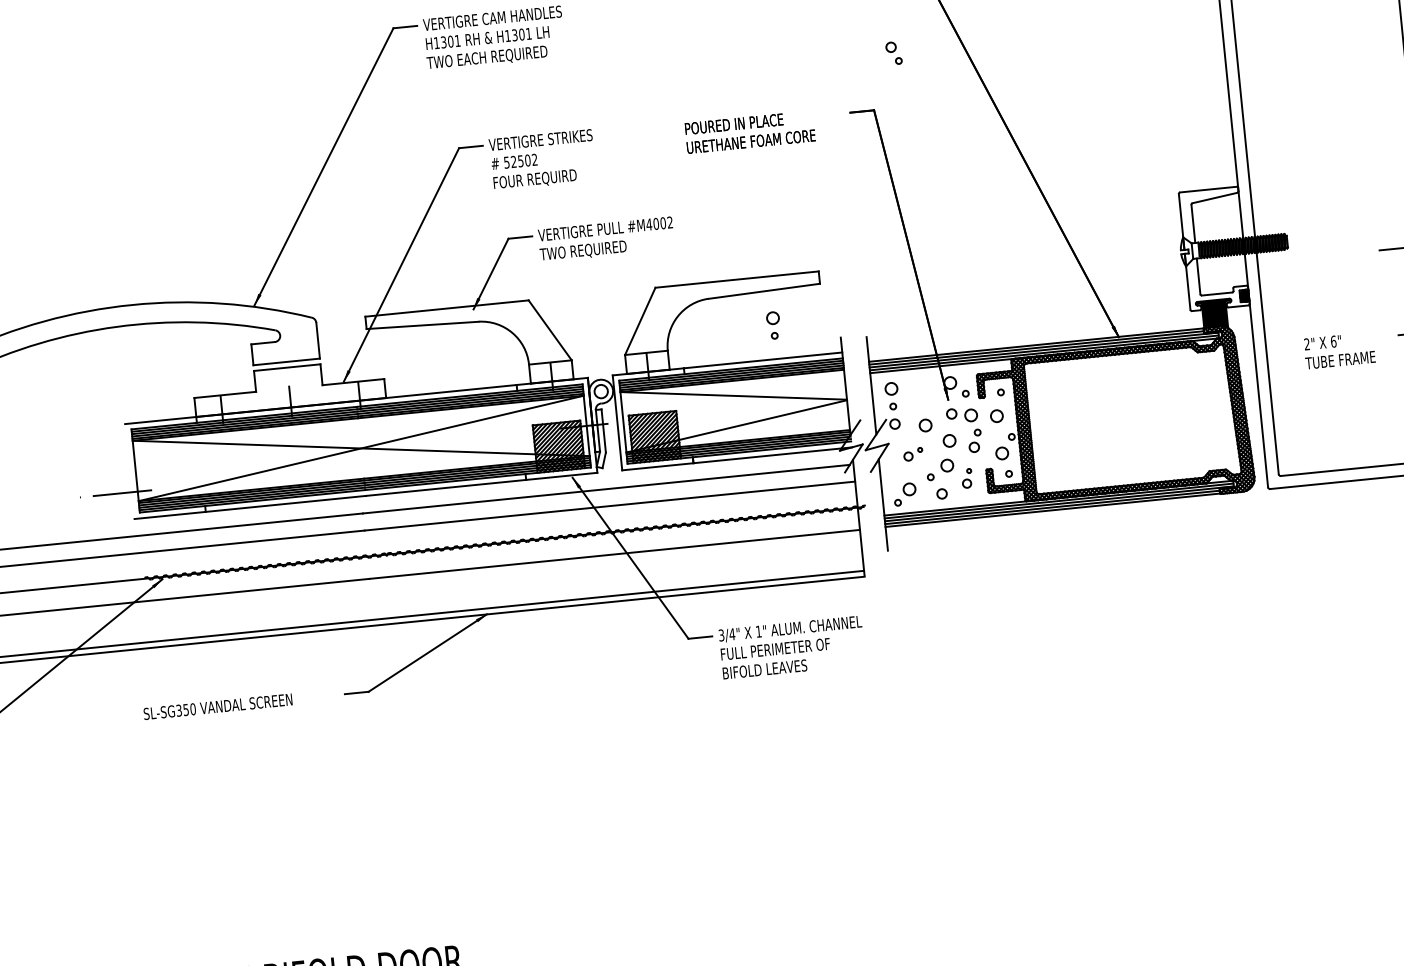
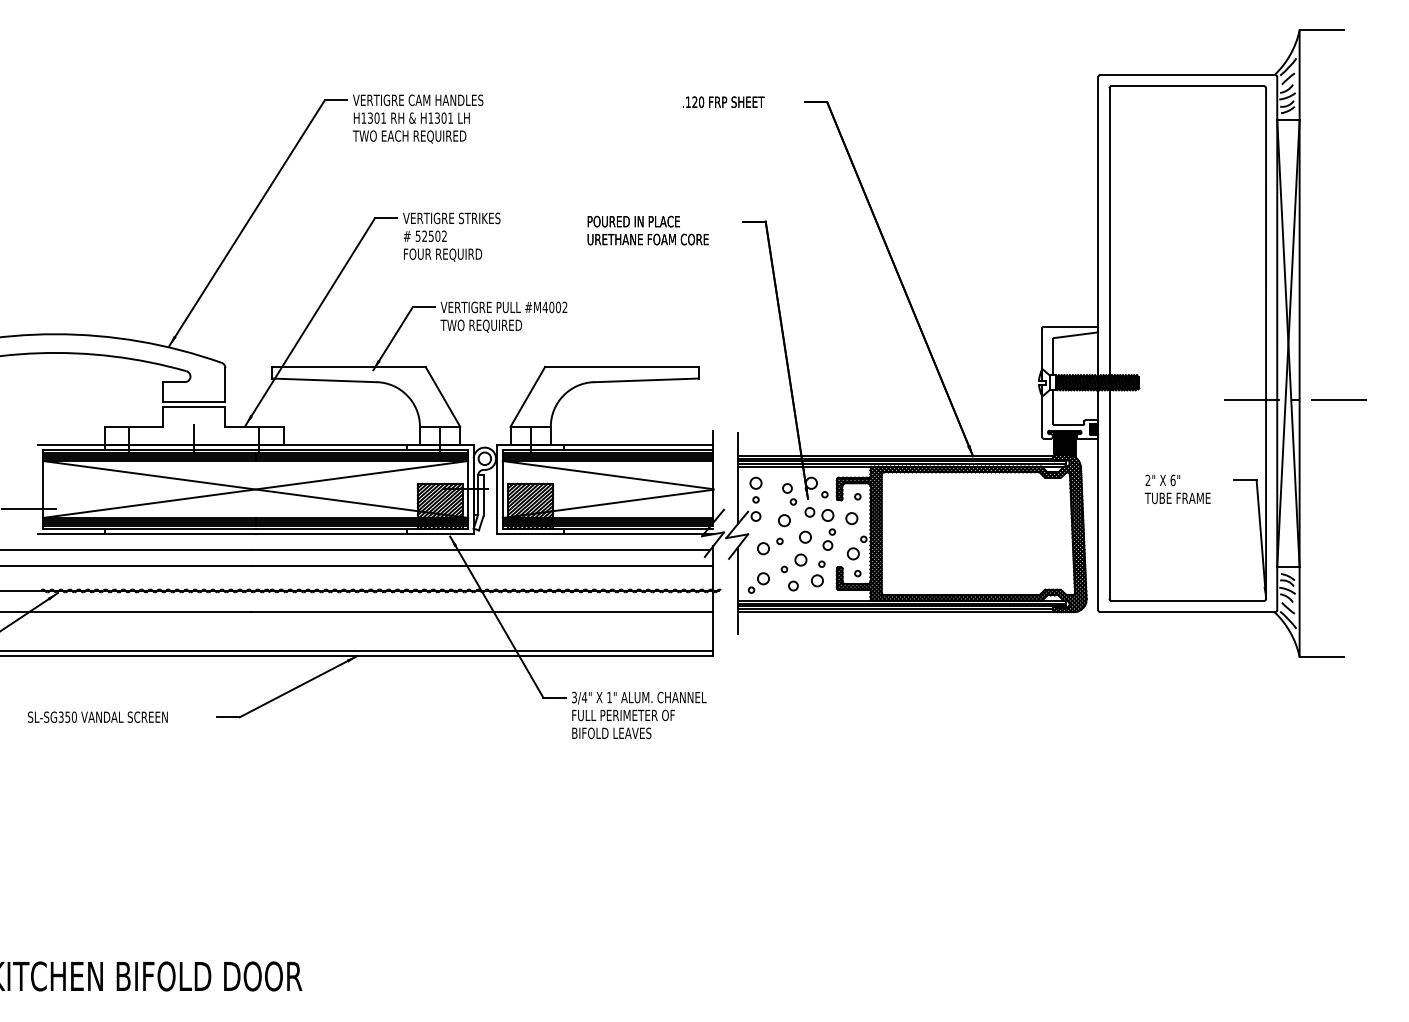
part: (893, 53) -> (789, 494), moved
part: (773, 324) -> (651, 412), removed
part: (913, 454) -> (770, 546), size x1.43
part: (967, 477) -> (818, 573), size x1.43

